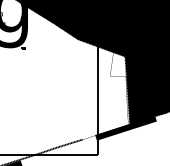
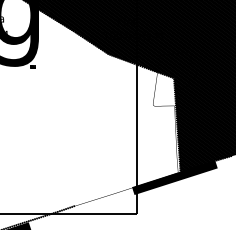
line: (68, 143) -> (94, 199), removed

